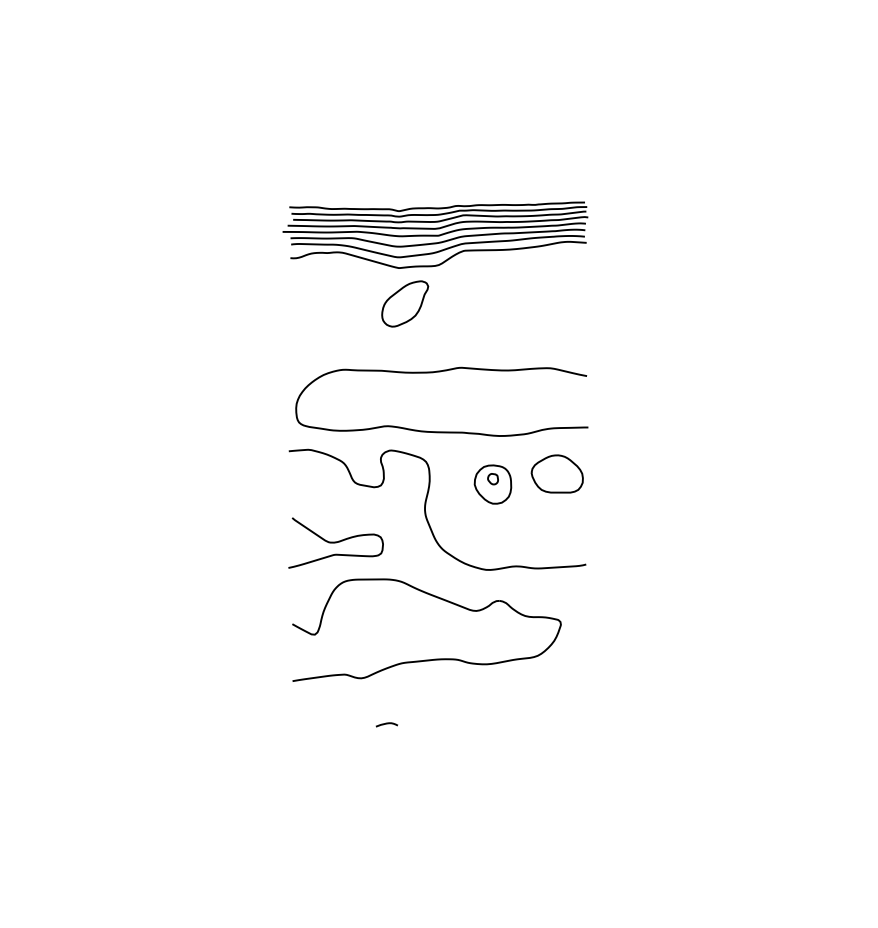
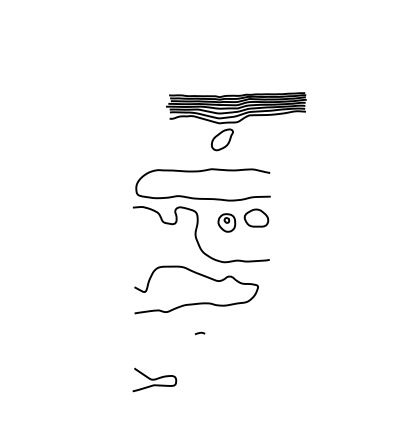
part: (435, 264) -> (236, 121), moved
curve: (335, 542) -> (154, 379), moved
curve: (385, 724) -> (199, 333), moved

